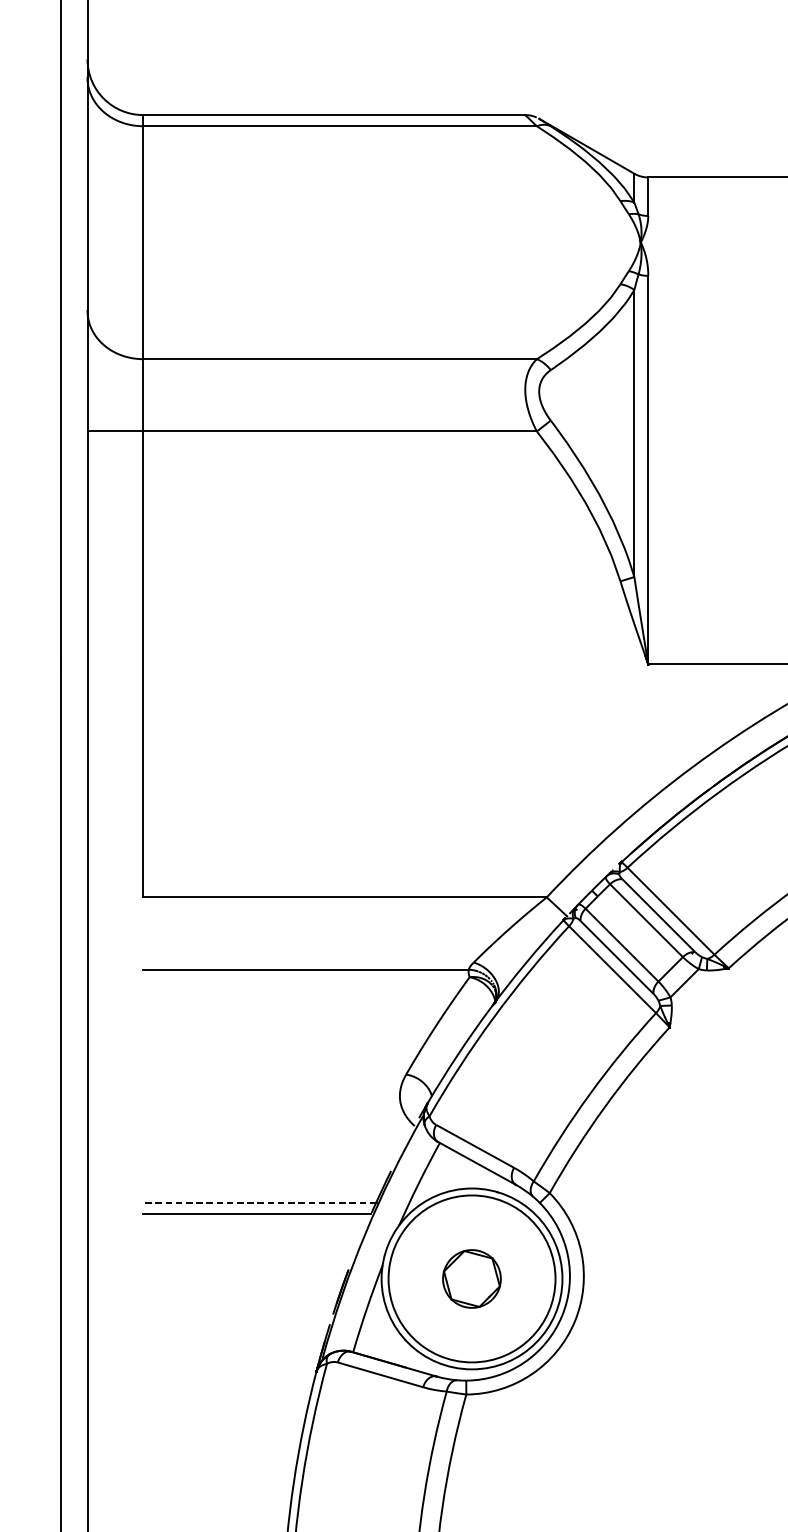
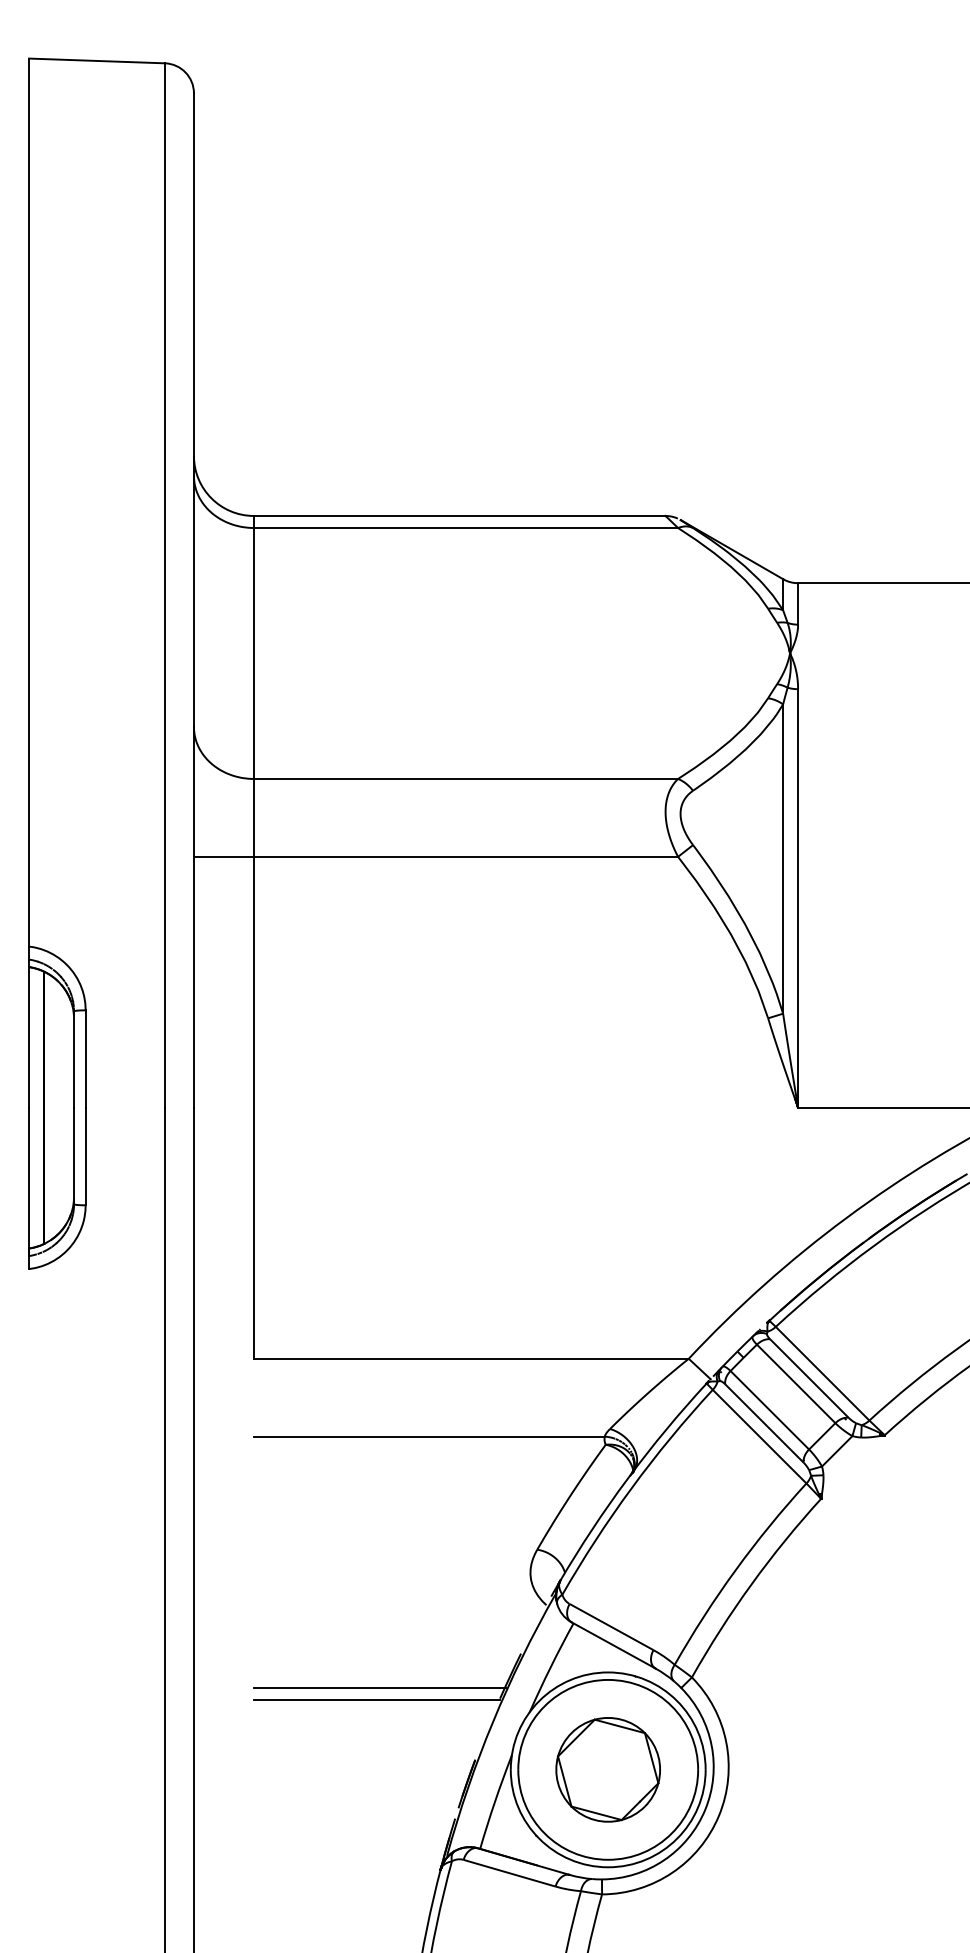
line: (259, 1202) -> (379, 1687), dashed -> solid
part: (471, 1278) -> (607, 1769), size x1.67

